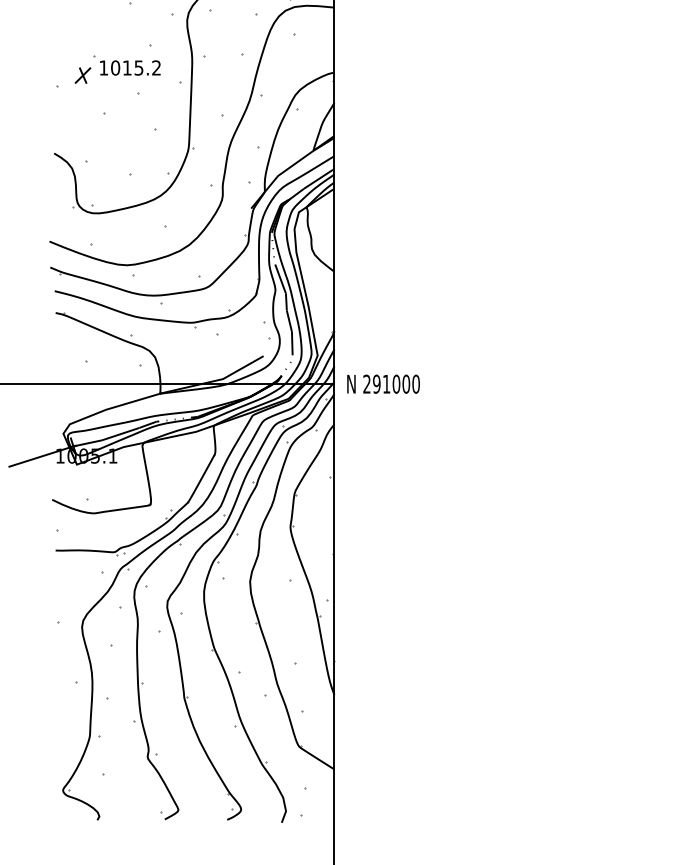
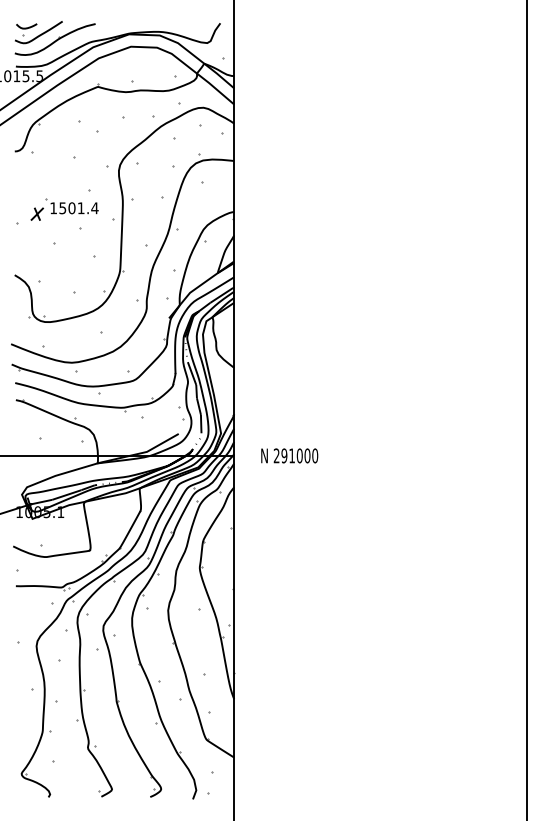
text: (135, 68) -> (78, 208), 1015.2 -> 1501.4
text: (383, 383) -> (289, 455), moved

